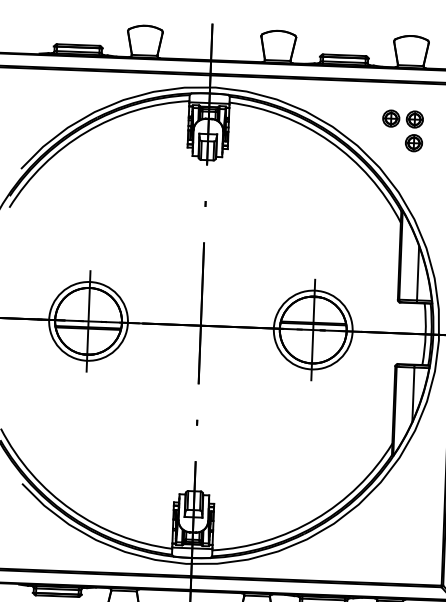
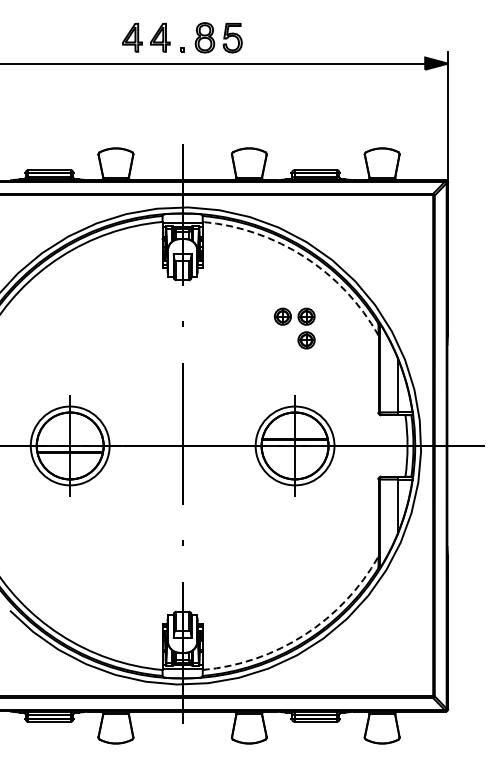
part: (397, 124) -> (289, 322), moved
arc: (329, 142) -> (304, 257), solid -> dashed
arc: (315, 518) -> (304, 634), solid -> dashed

